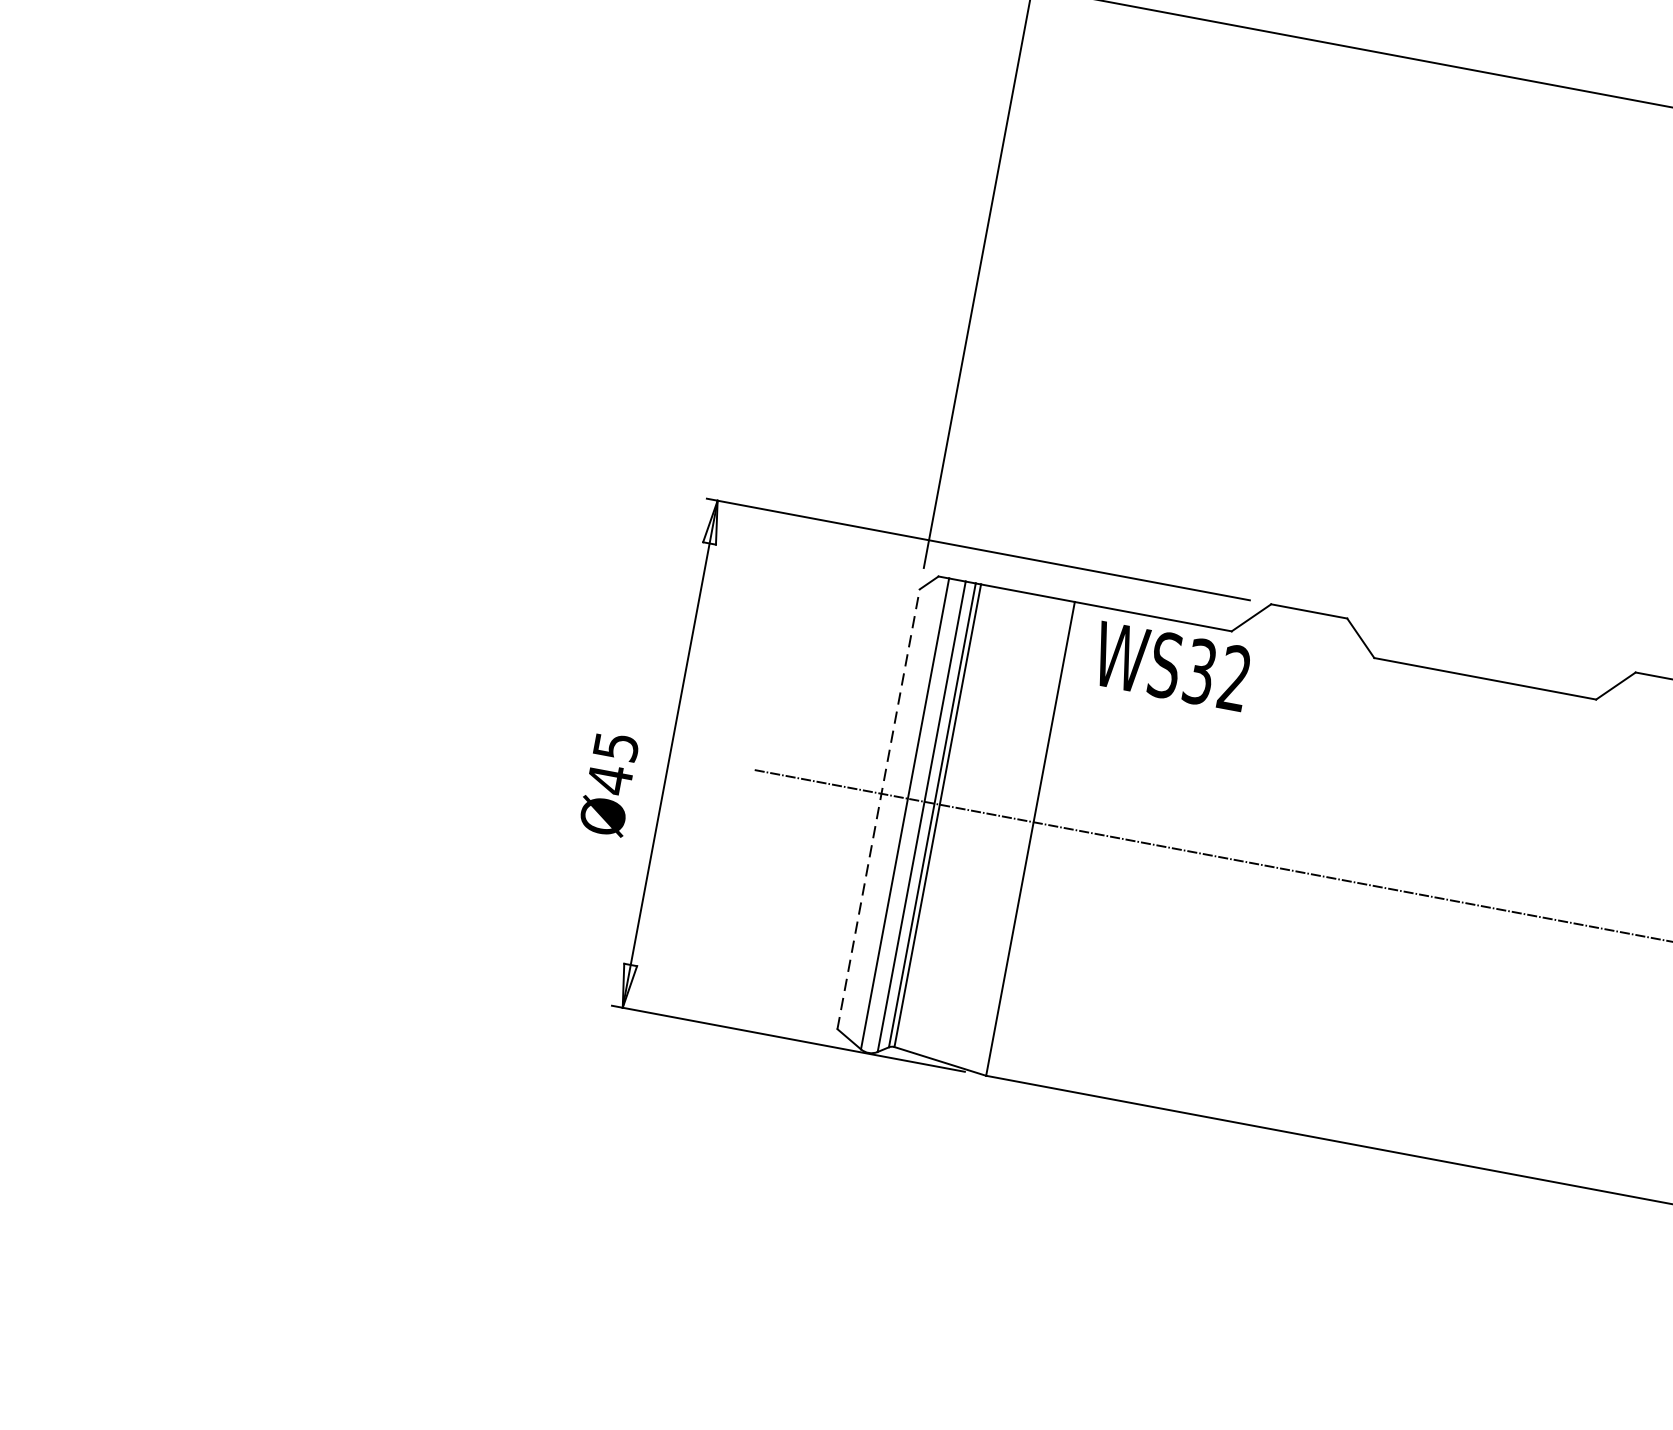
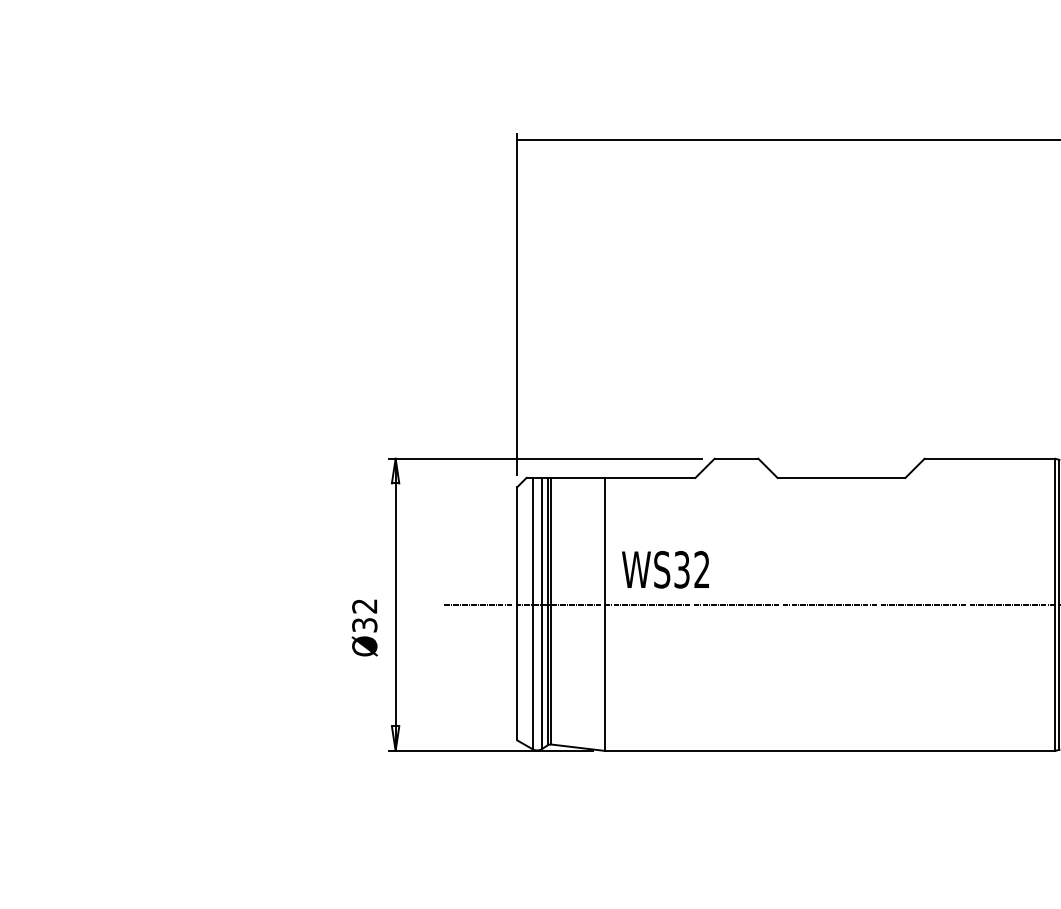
text: (1171, 665) -> (665, 569), moved
text: (612, 764) -> (364, 616), Ø45 -> Ø32
line: (878, 808) -> (517, 613), dashed -> solid

